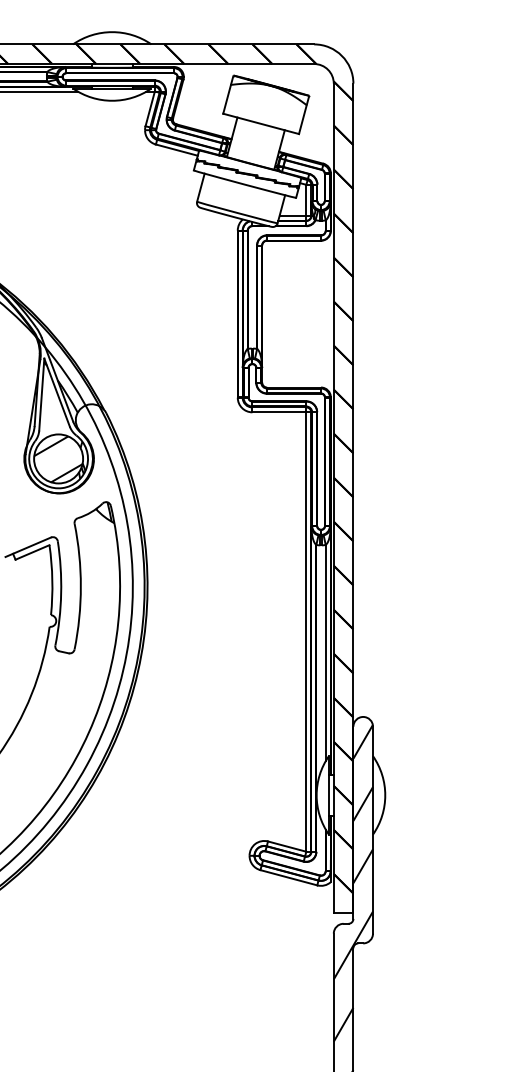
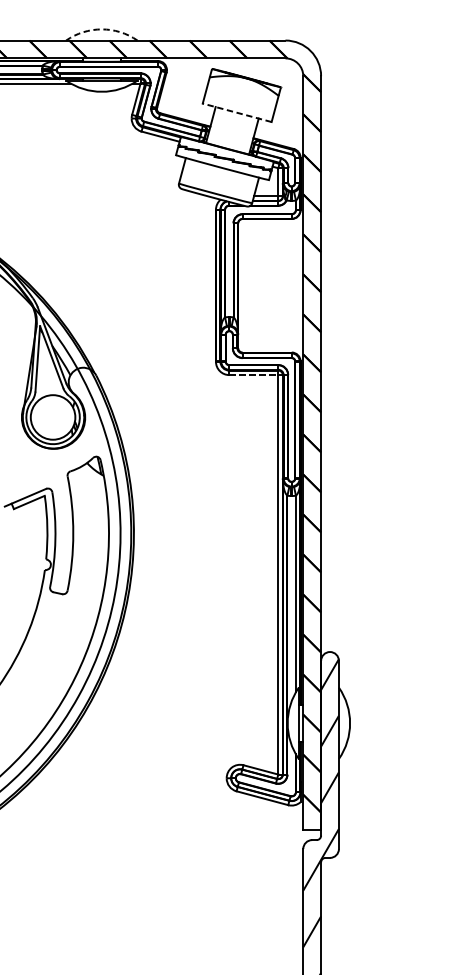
arc: (112, 32) -> (102, 29), solid -> dashed
line: (260, 123) -> (236, 112), solid -> dashed
line: (279, 412) -> (253, 375), solid -> dashed
hatch: (58, 459) -> (52, 417), removed

